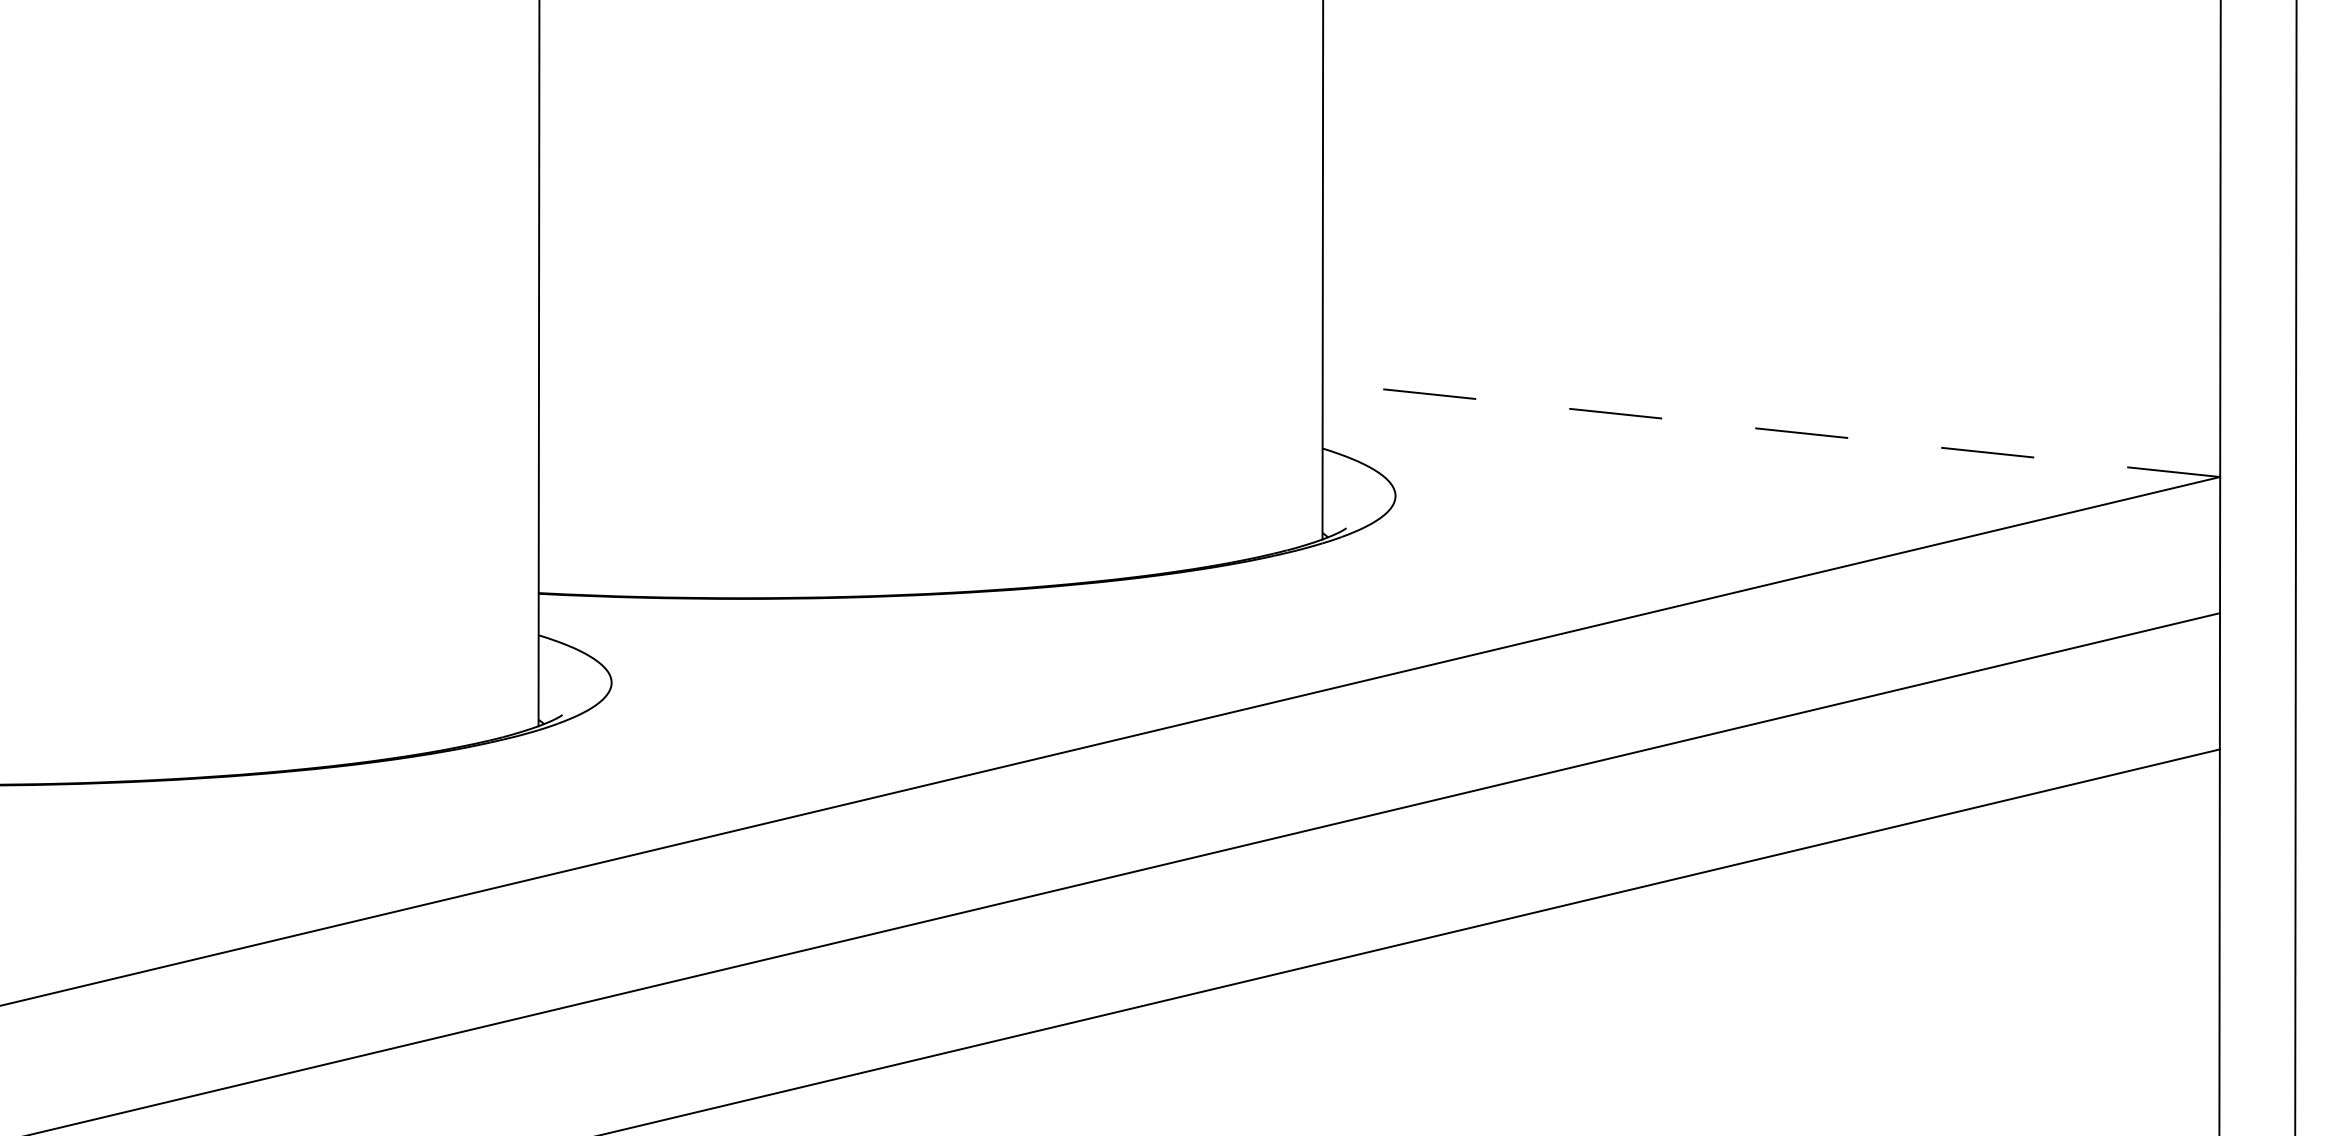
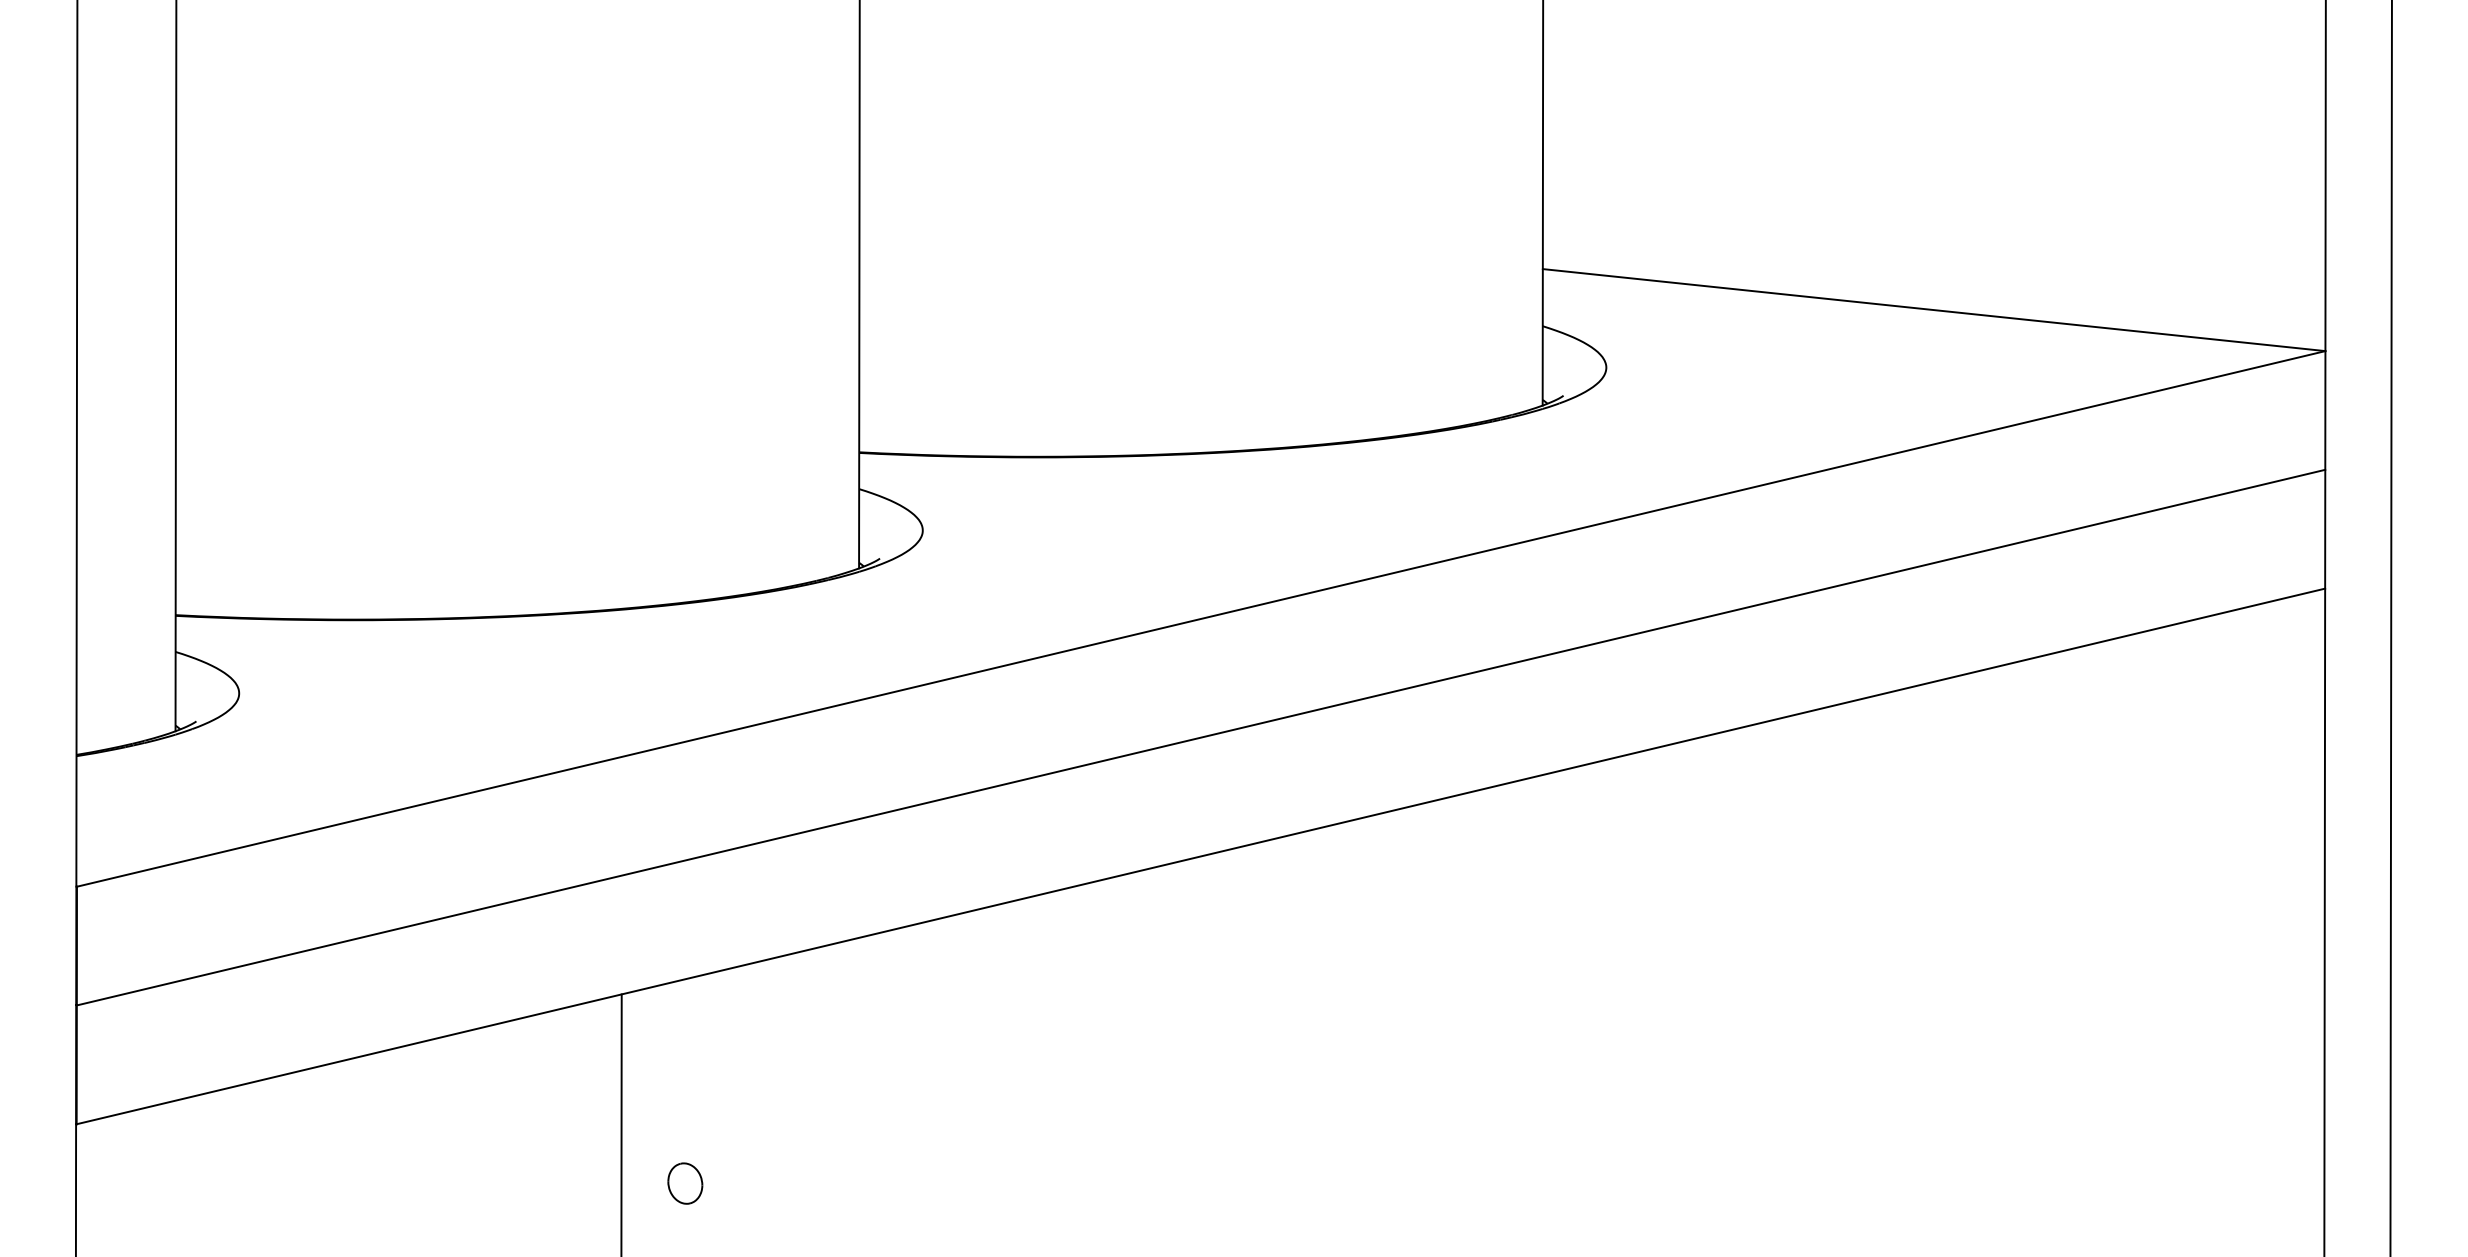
line: (1770, 430) -> (1933, 310), dashed -> solid

